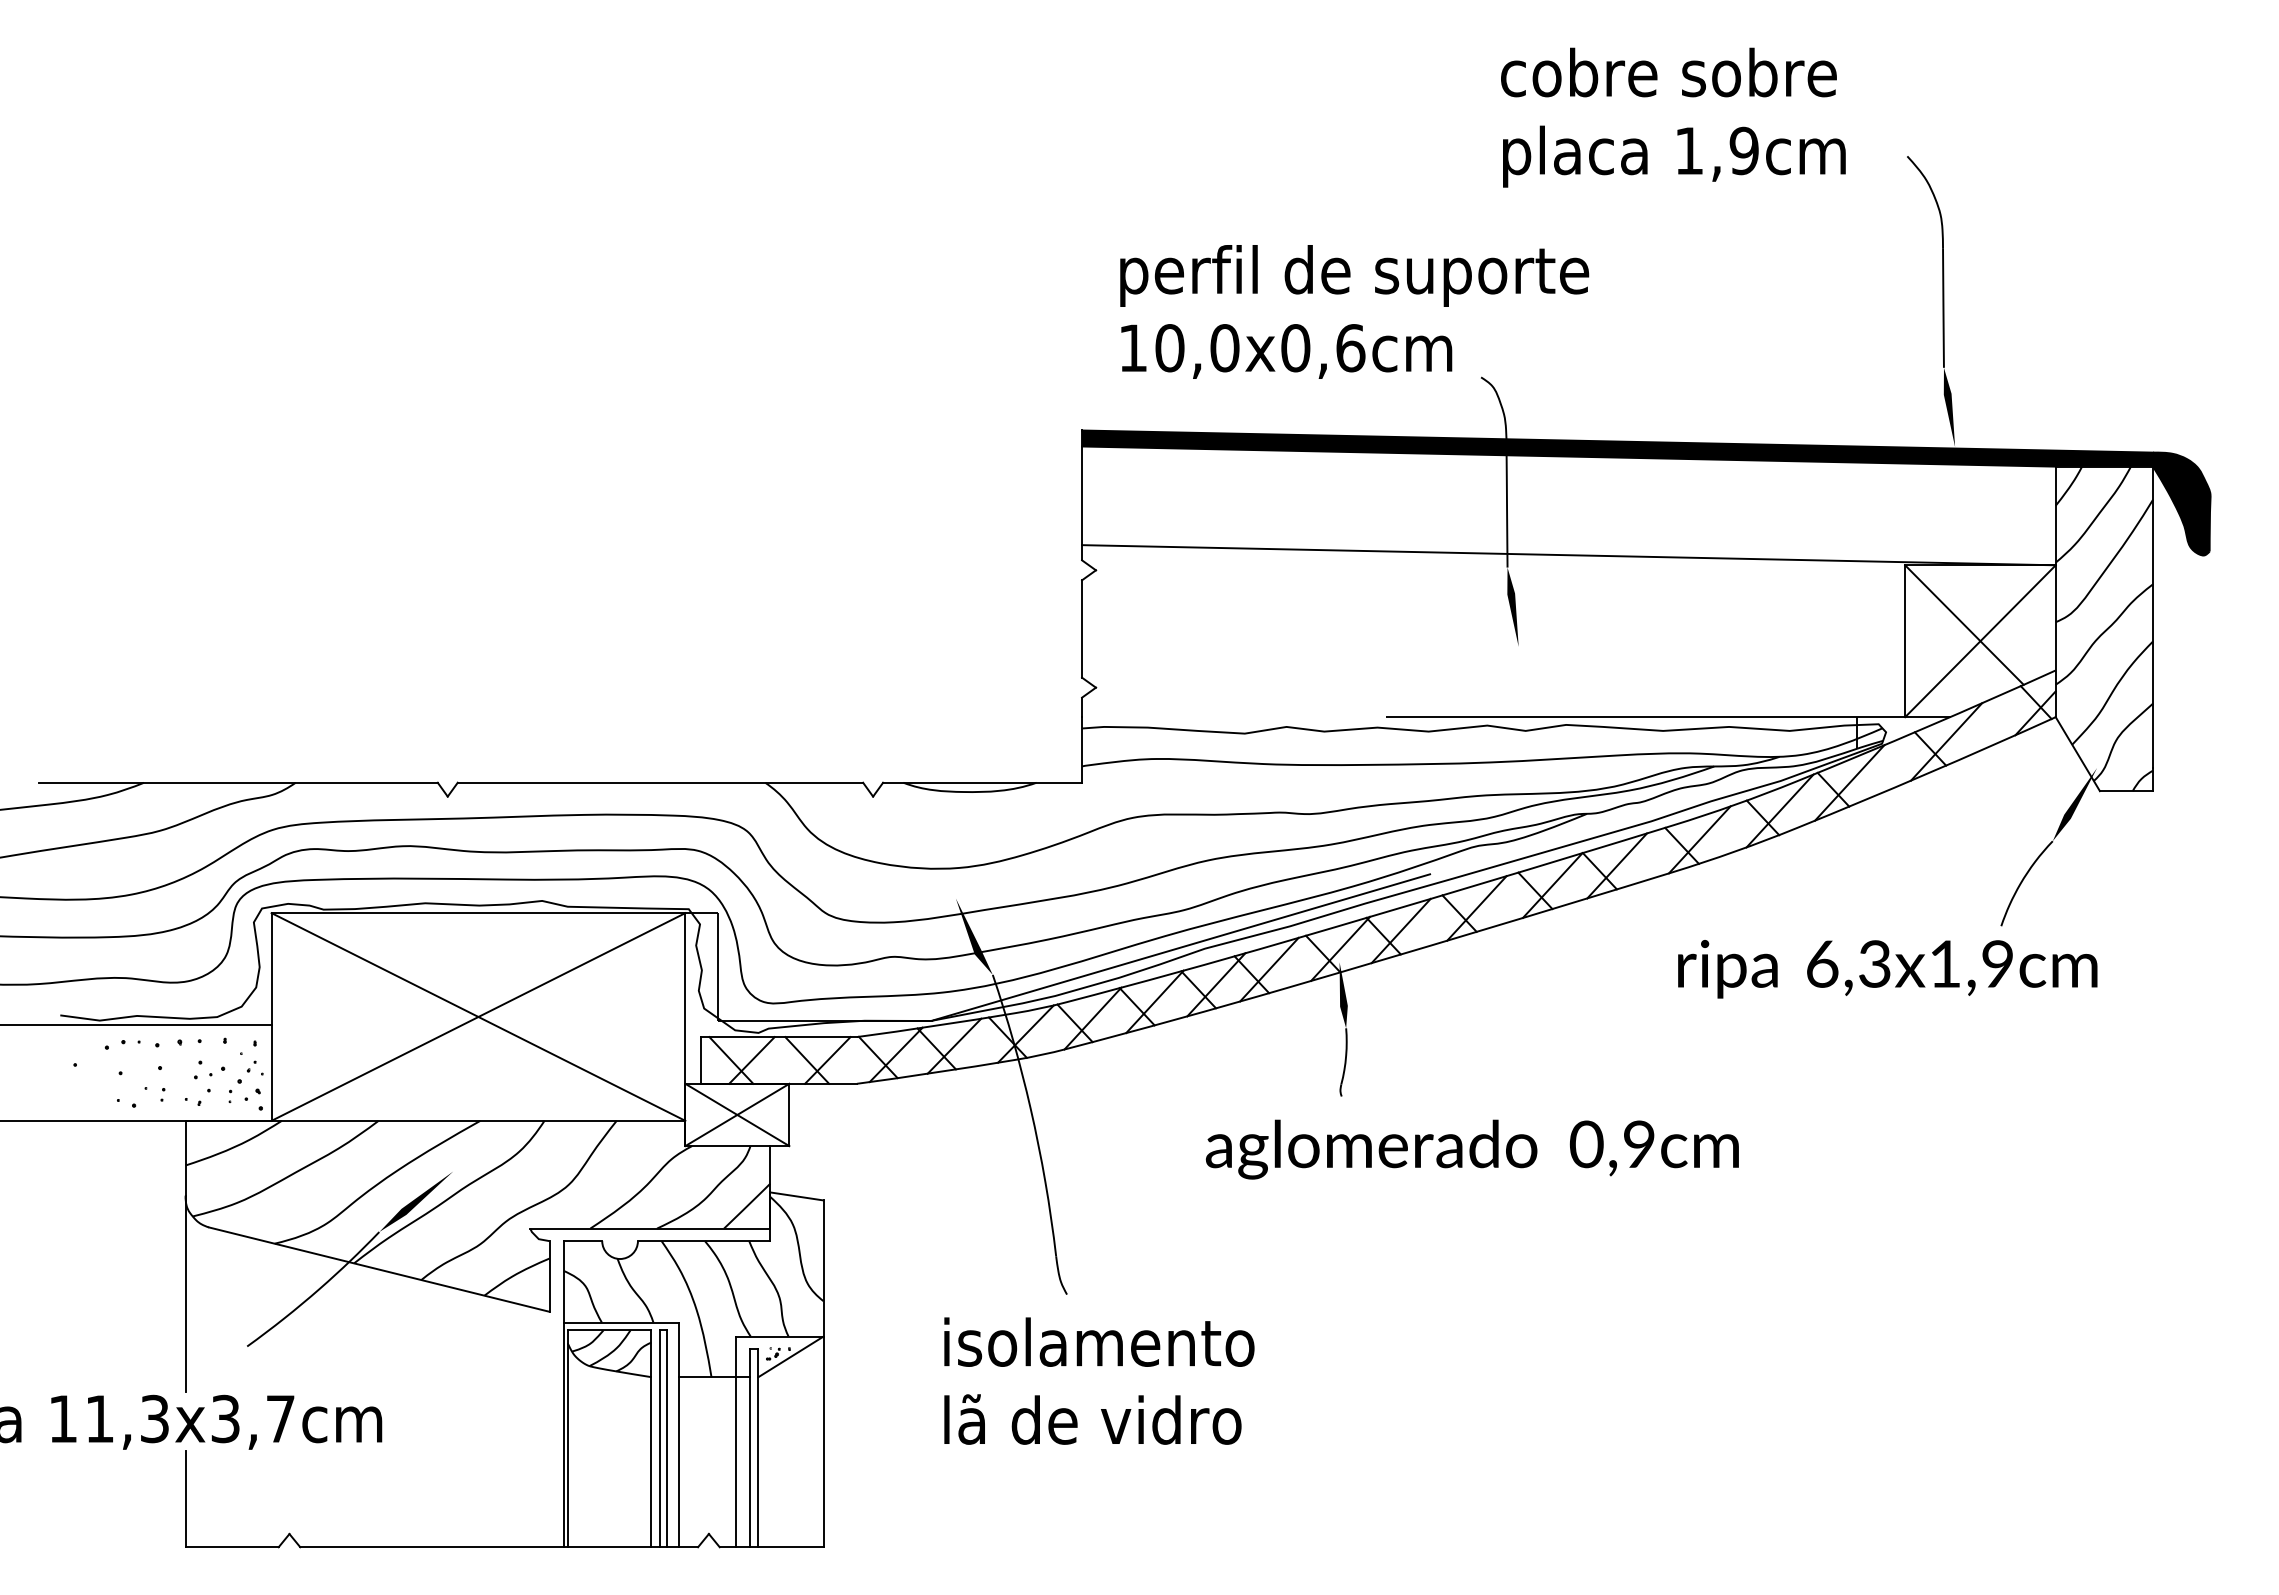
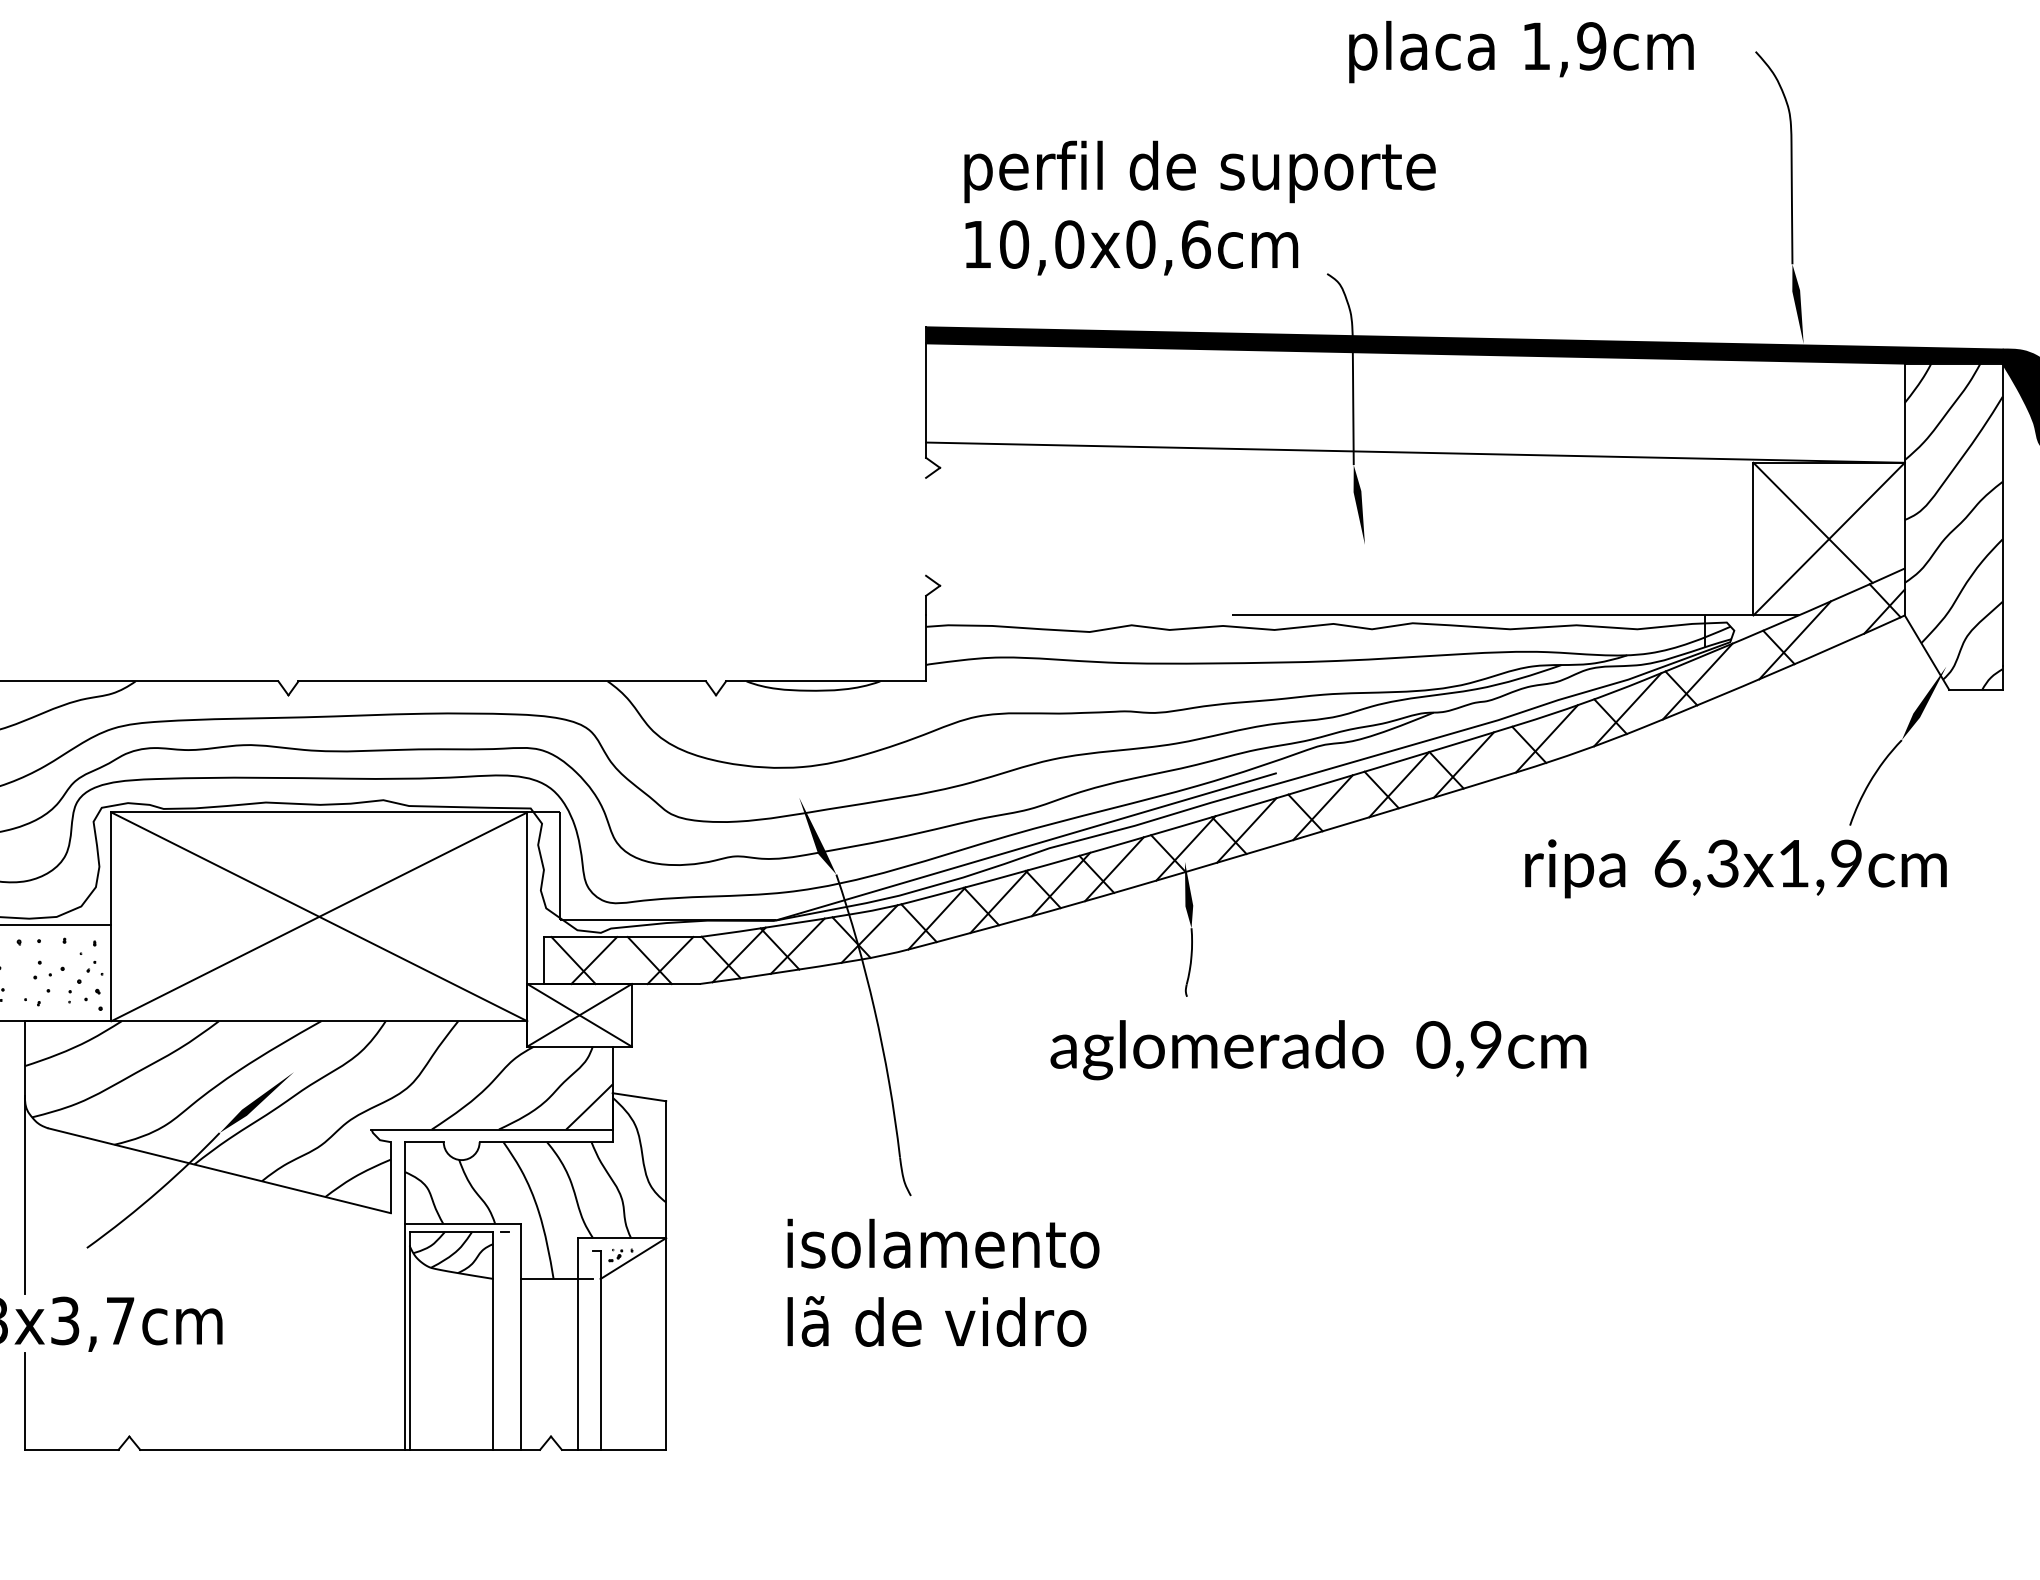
line: (1082, 628) -> (926, 526), removed
line: (659, 1438) -> (501, 1340), removed
line: (667, 1438) -> (509, 1340), removed
line: (750, 1447) -> (592, 1349), removed

